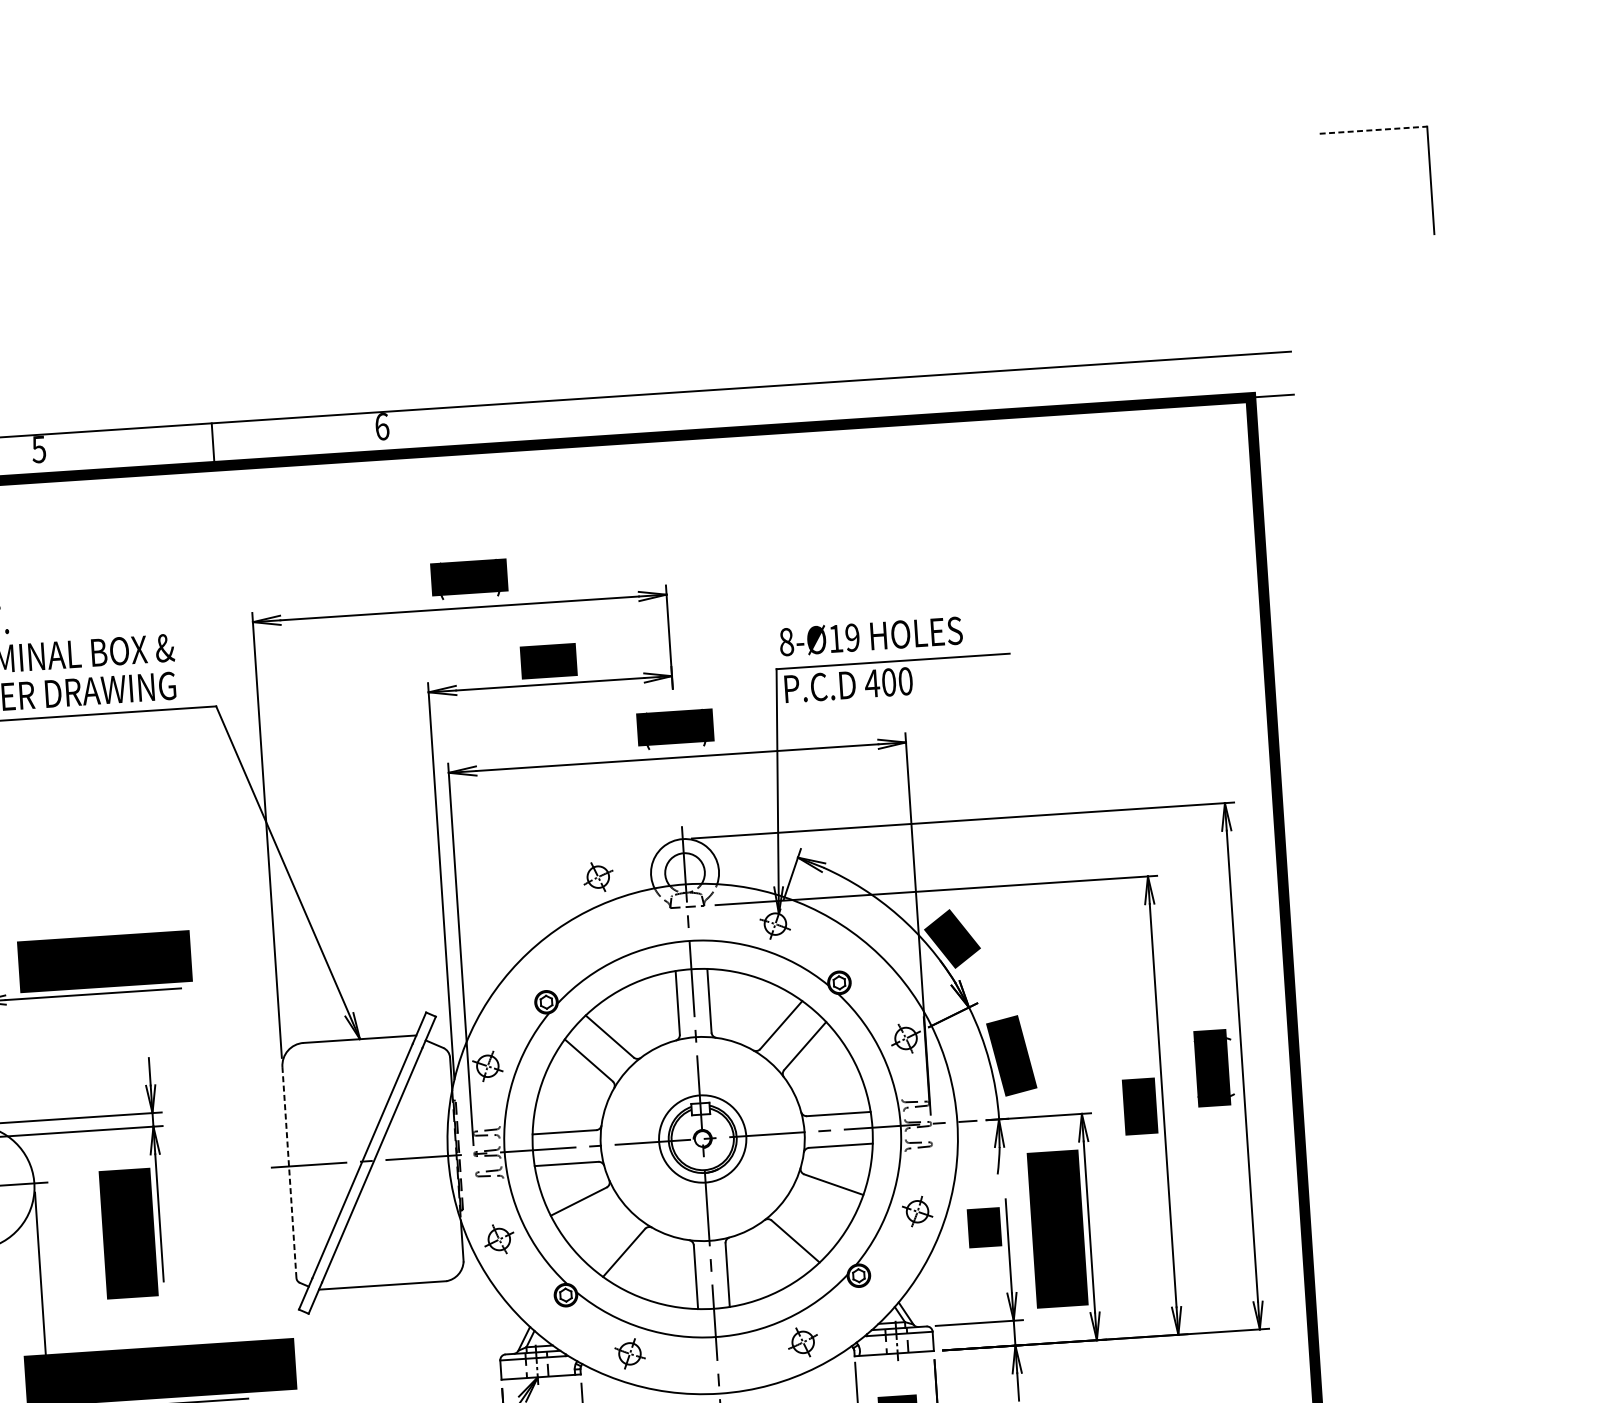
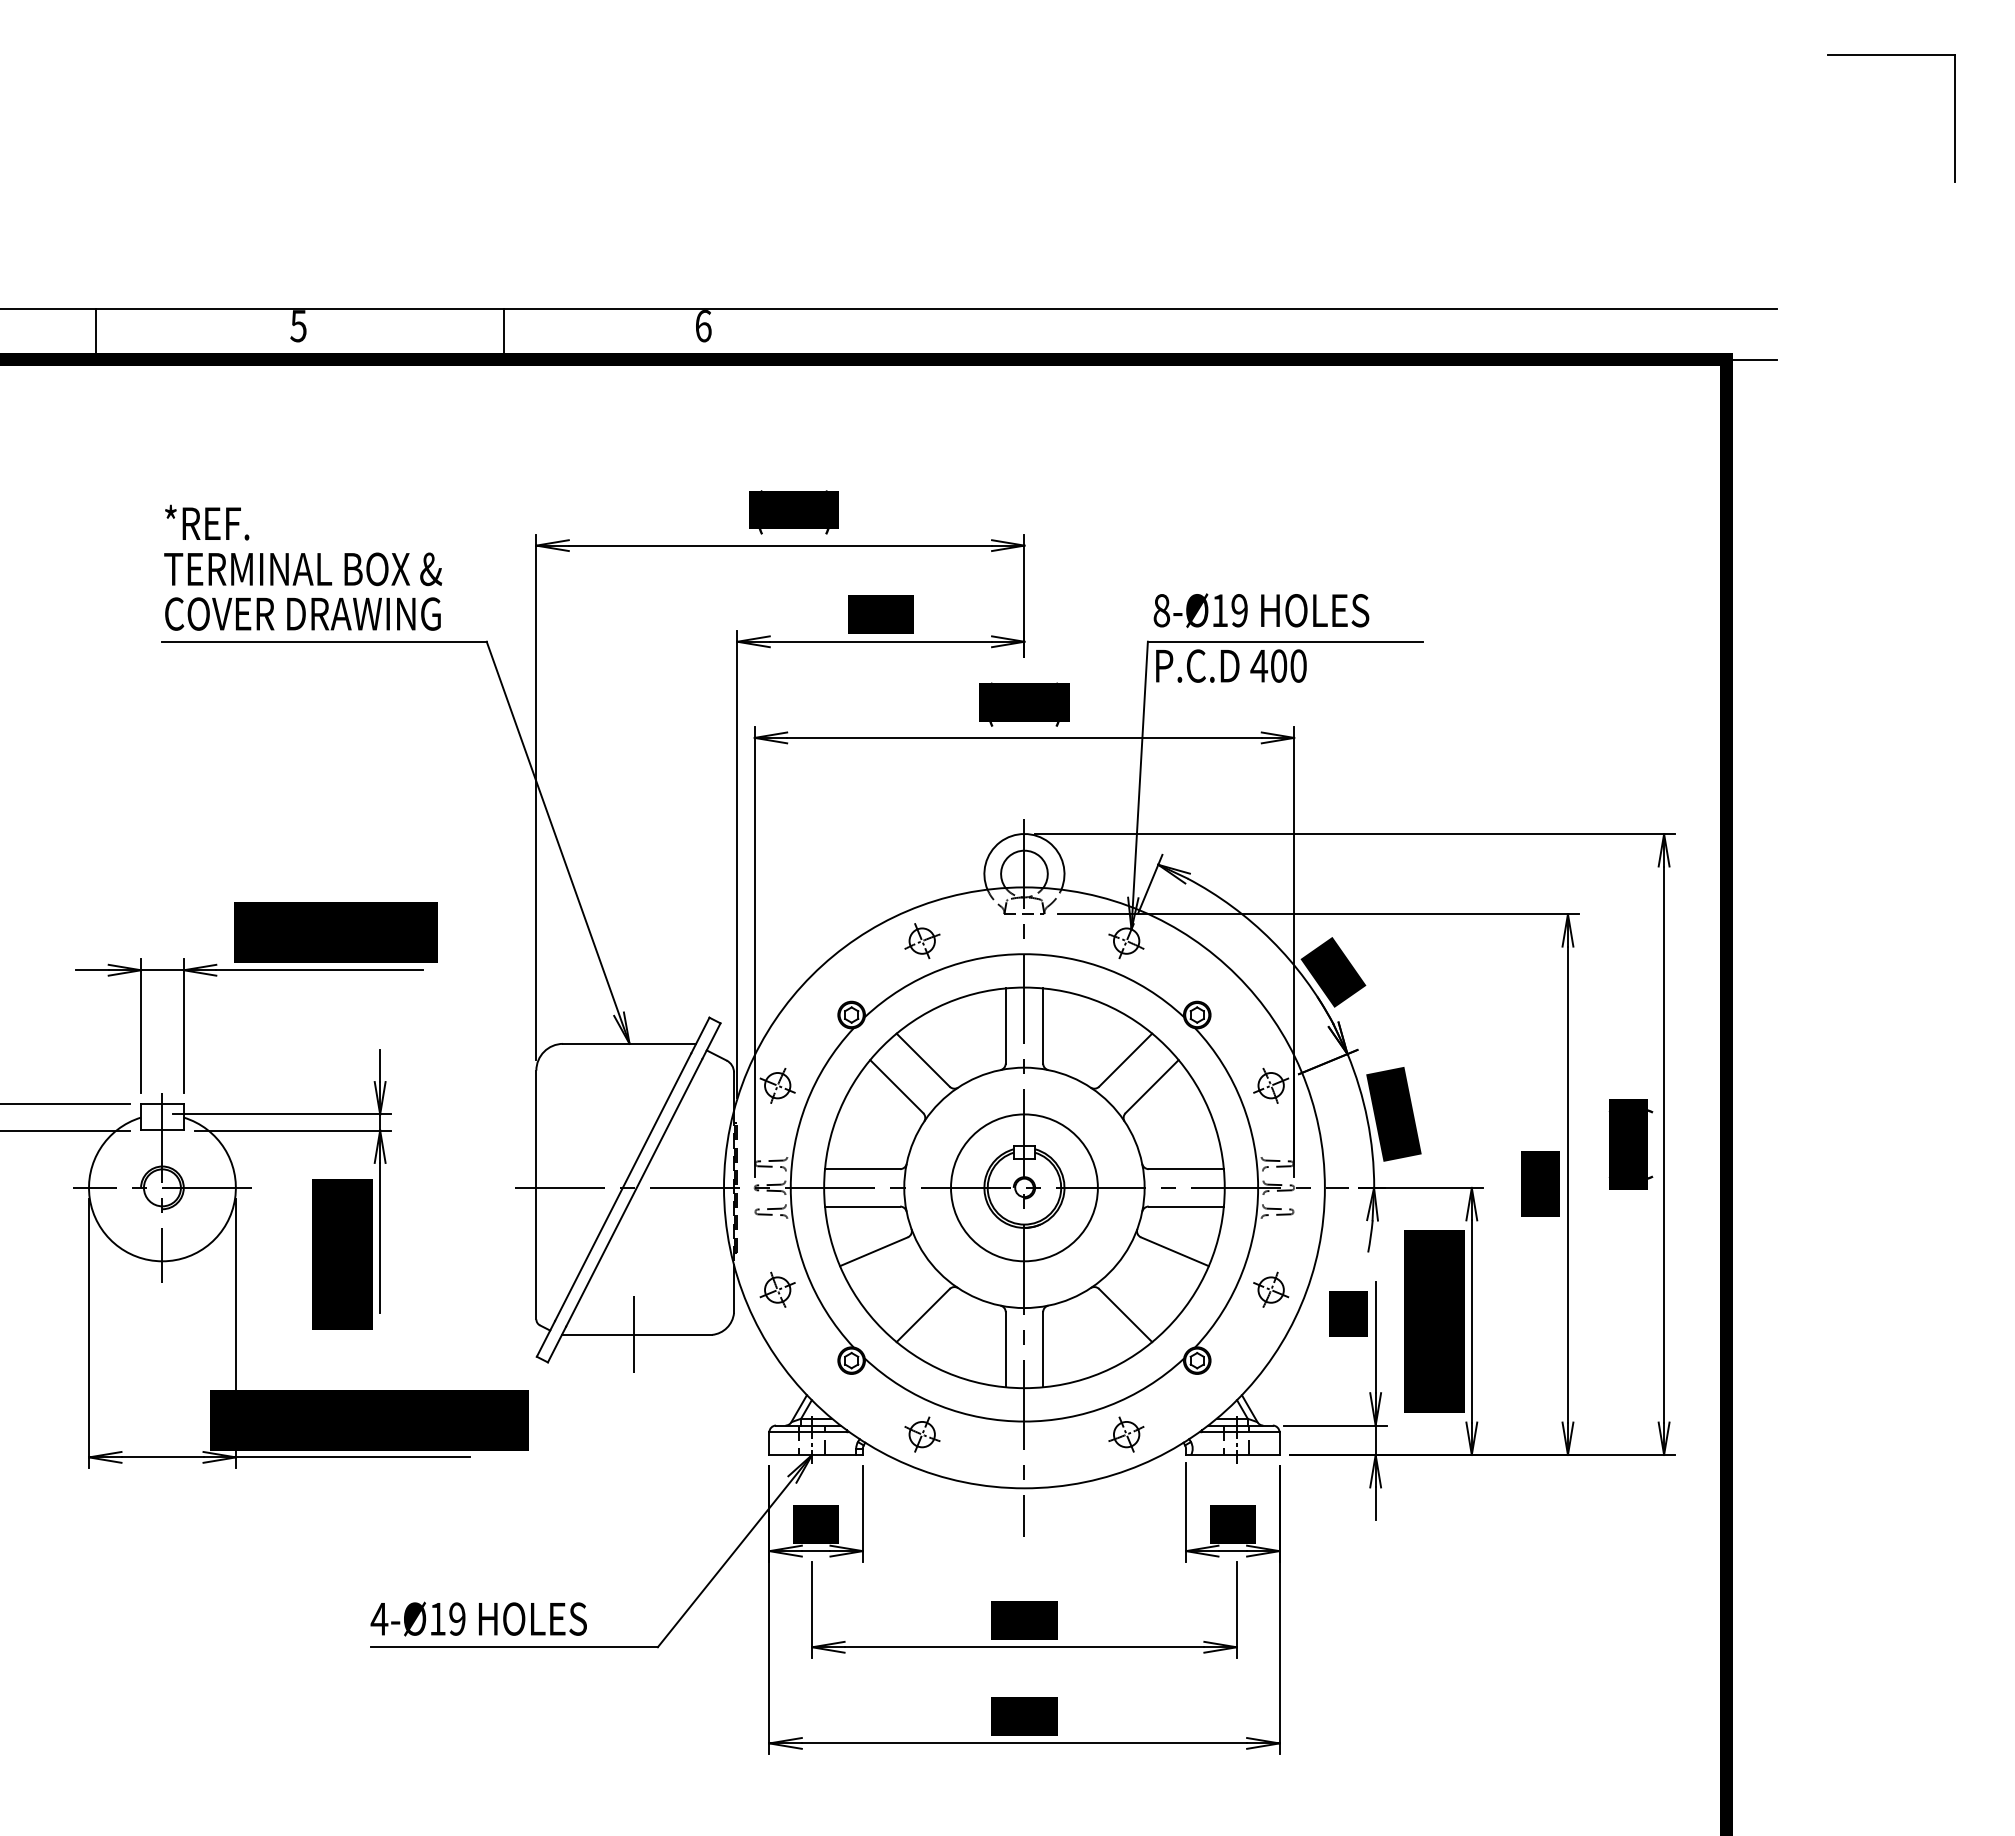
line: (1373, 130) -> (1891, 55), dashed -> solid
part: (598, 876) -> (922, 940), moved
circle: (702, 1138) -> (1024, 1187), size x1.43
line: (289, 1172) -> (536, 1194), dashed -> solid
line: (379, 1285) -> (633, 1334), added

